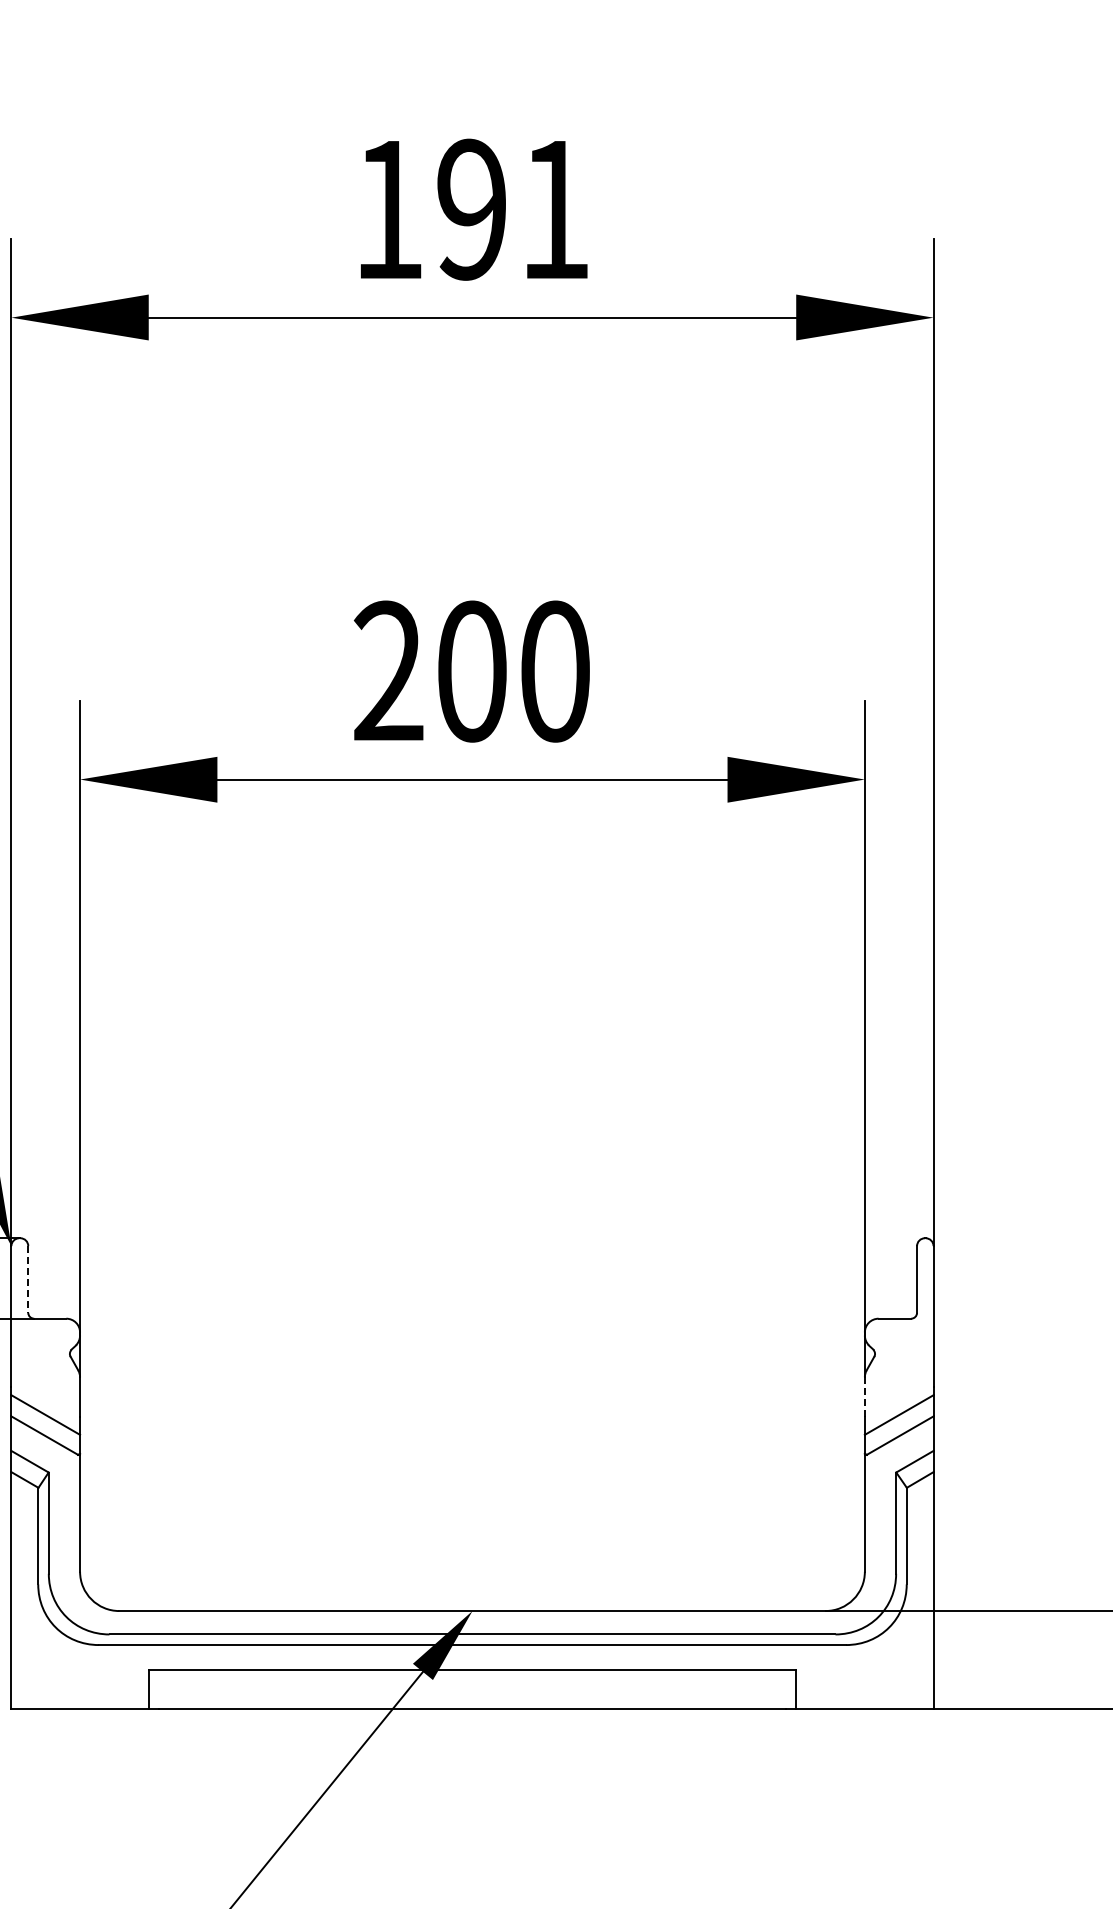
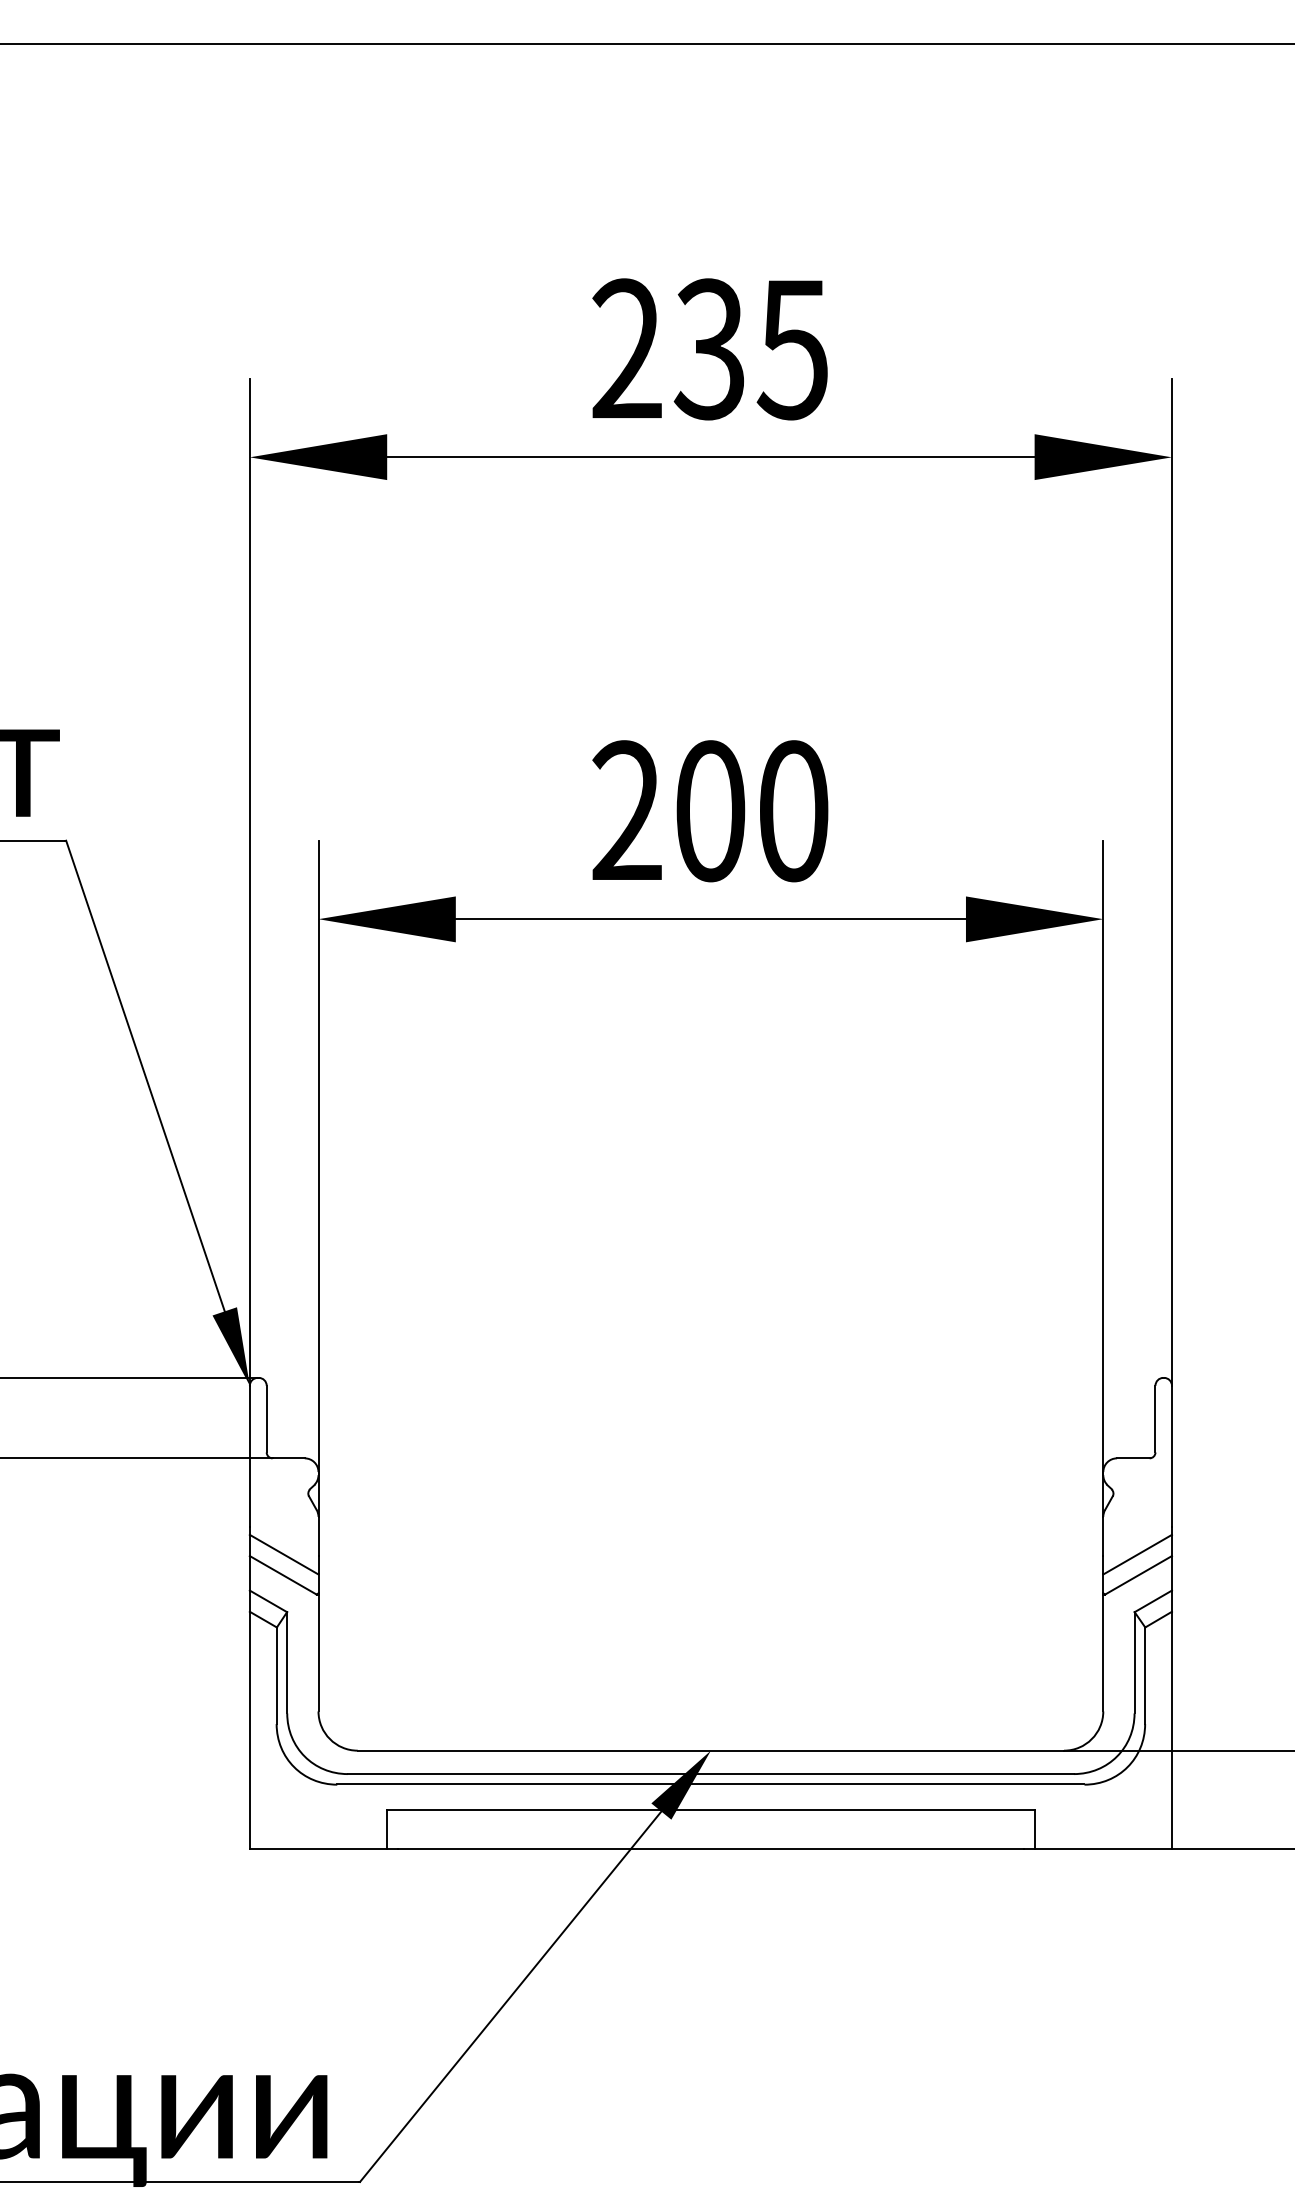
text: (471, 209) -> (709, 349), 191 -> 235
line: (28, 1279) -> (266, 1419), dashed -> solid
line: (865, 1396) -> (1103, 1536), dashed -> solid

